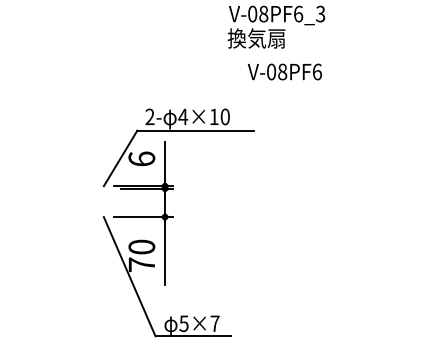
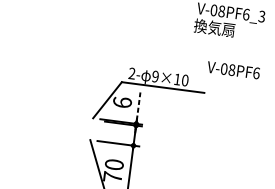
text: (284, 71) -> (233, 69), moved
text: (183, 116) -> (155, 76), 4×10 -> 9×10
line: (165, 161) -> (138, 106), solid -> dashed

